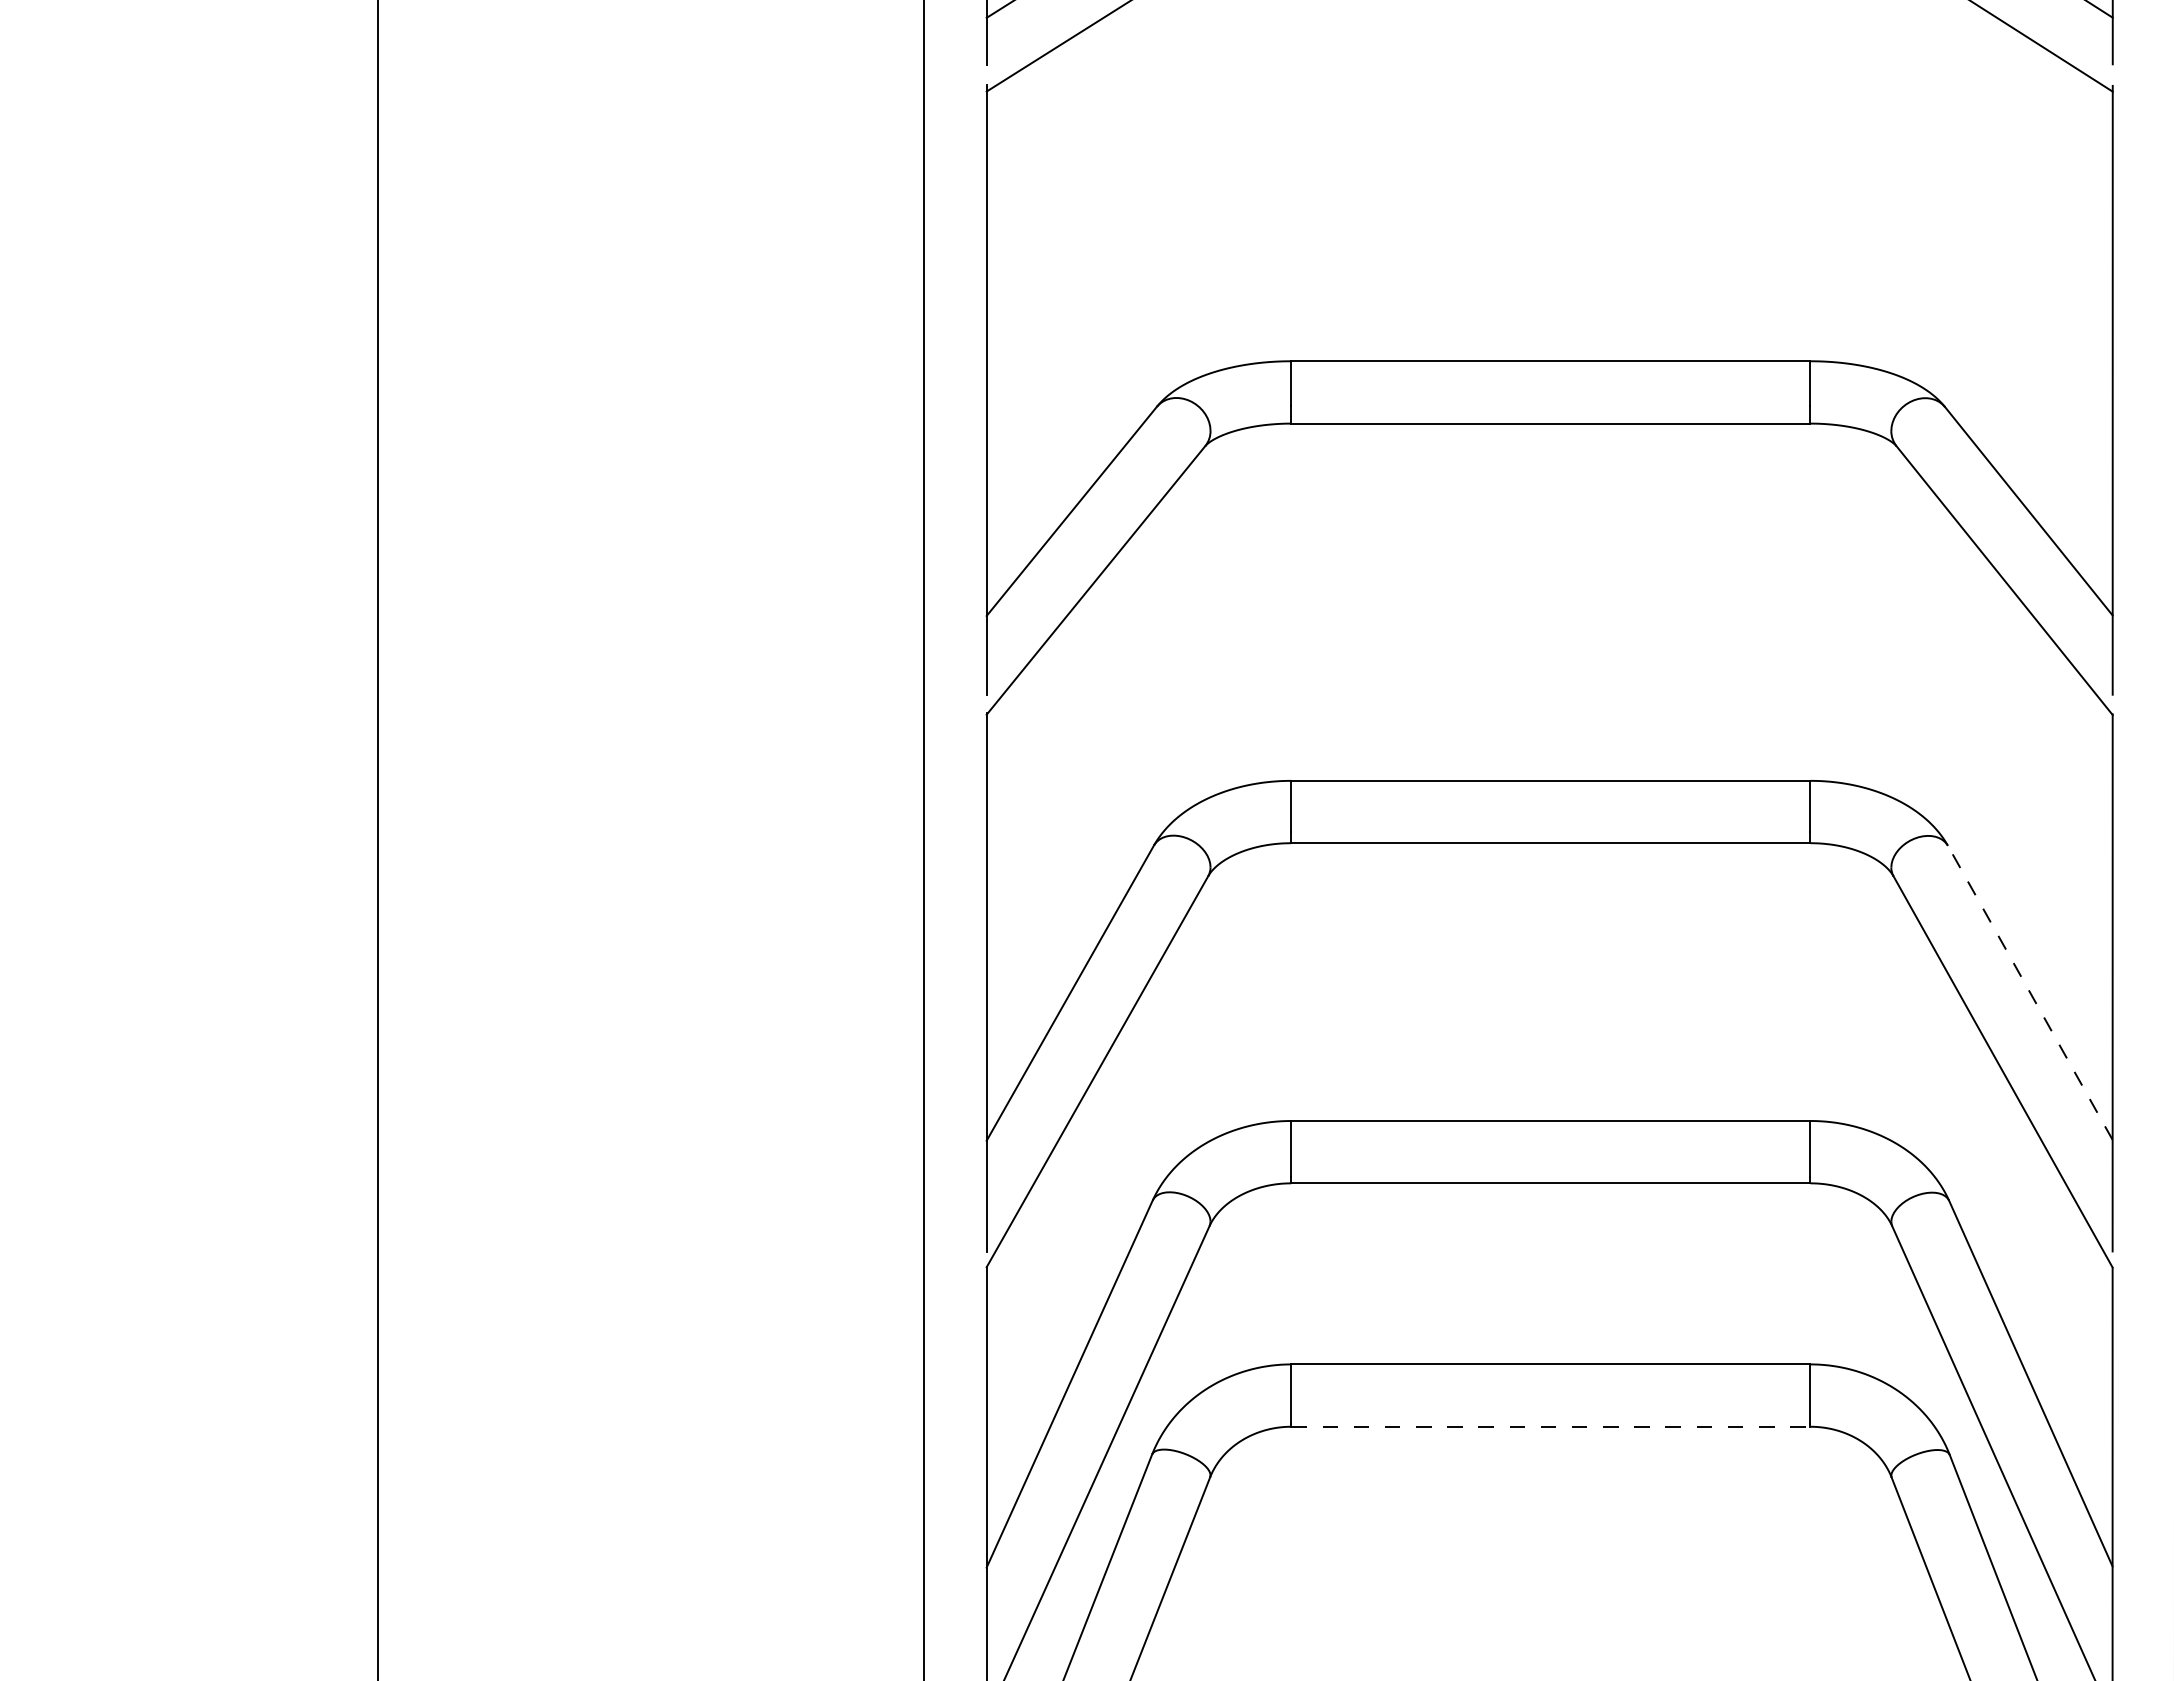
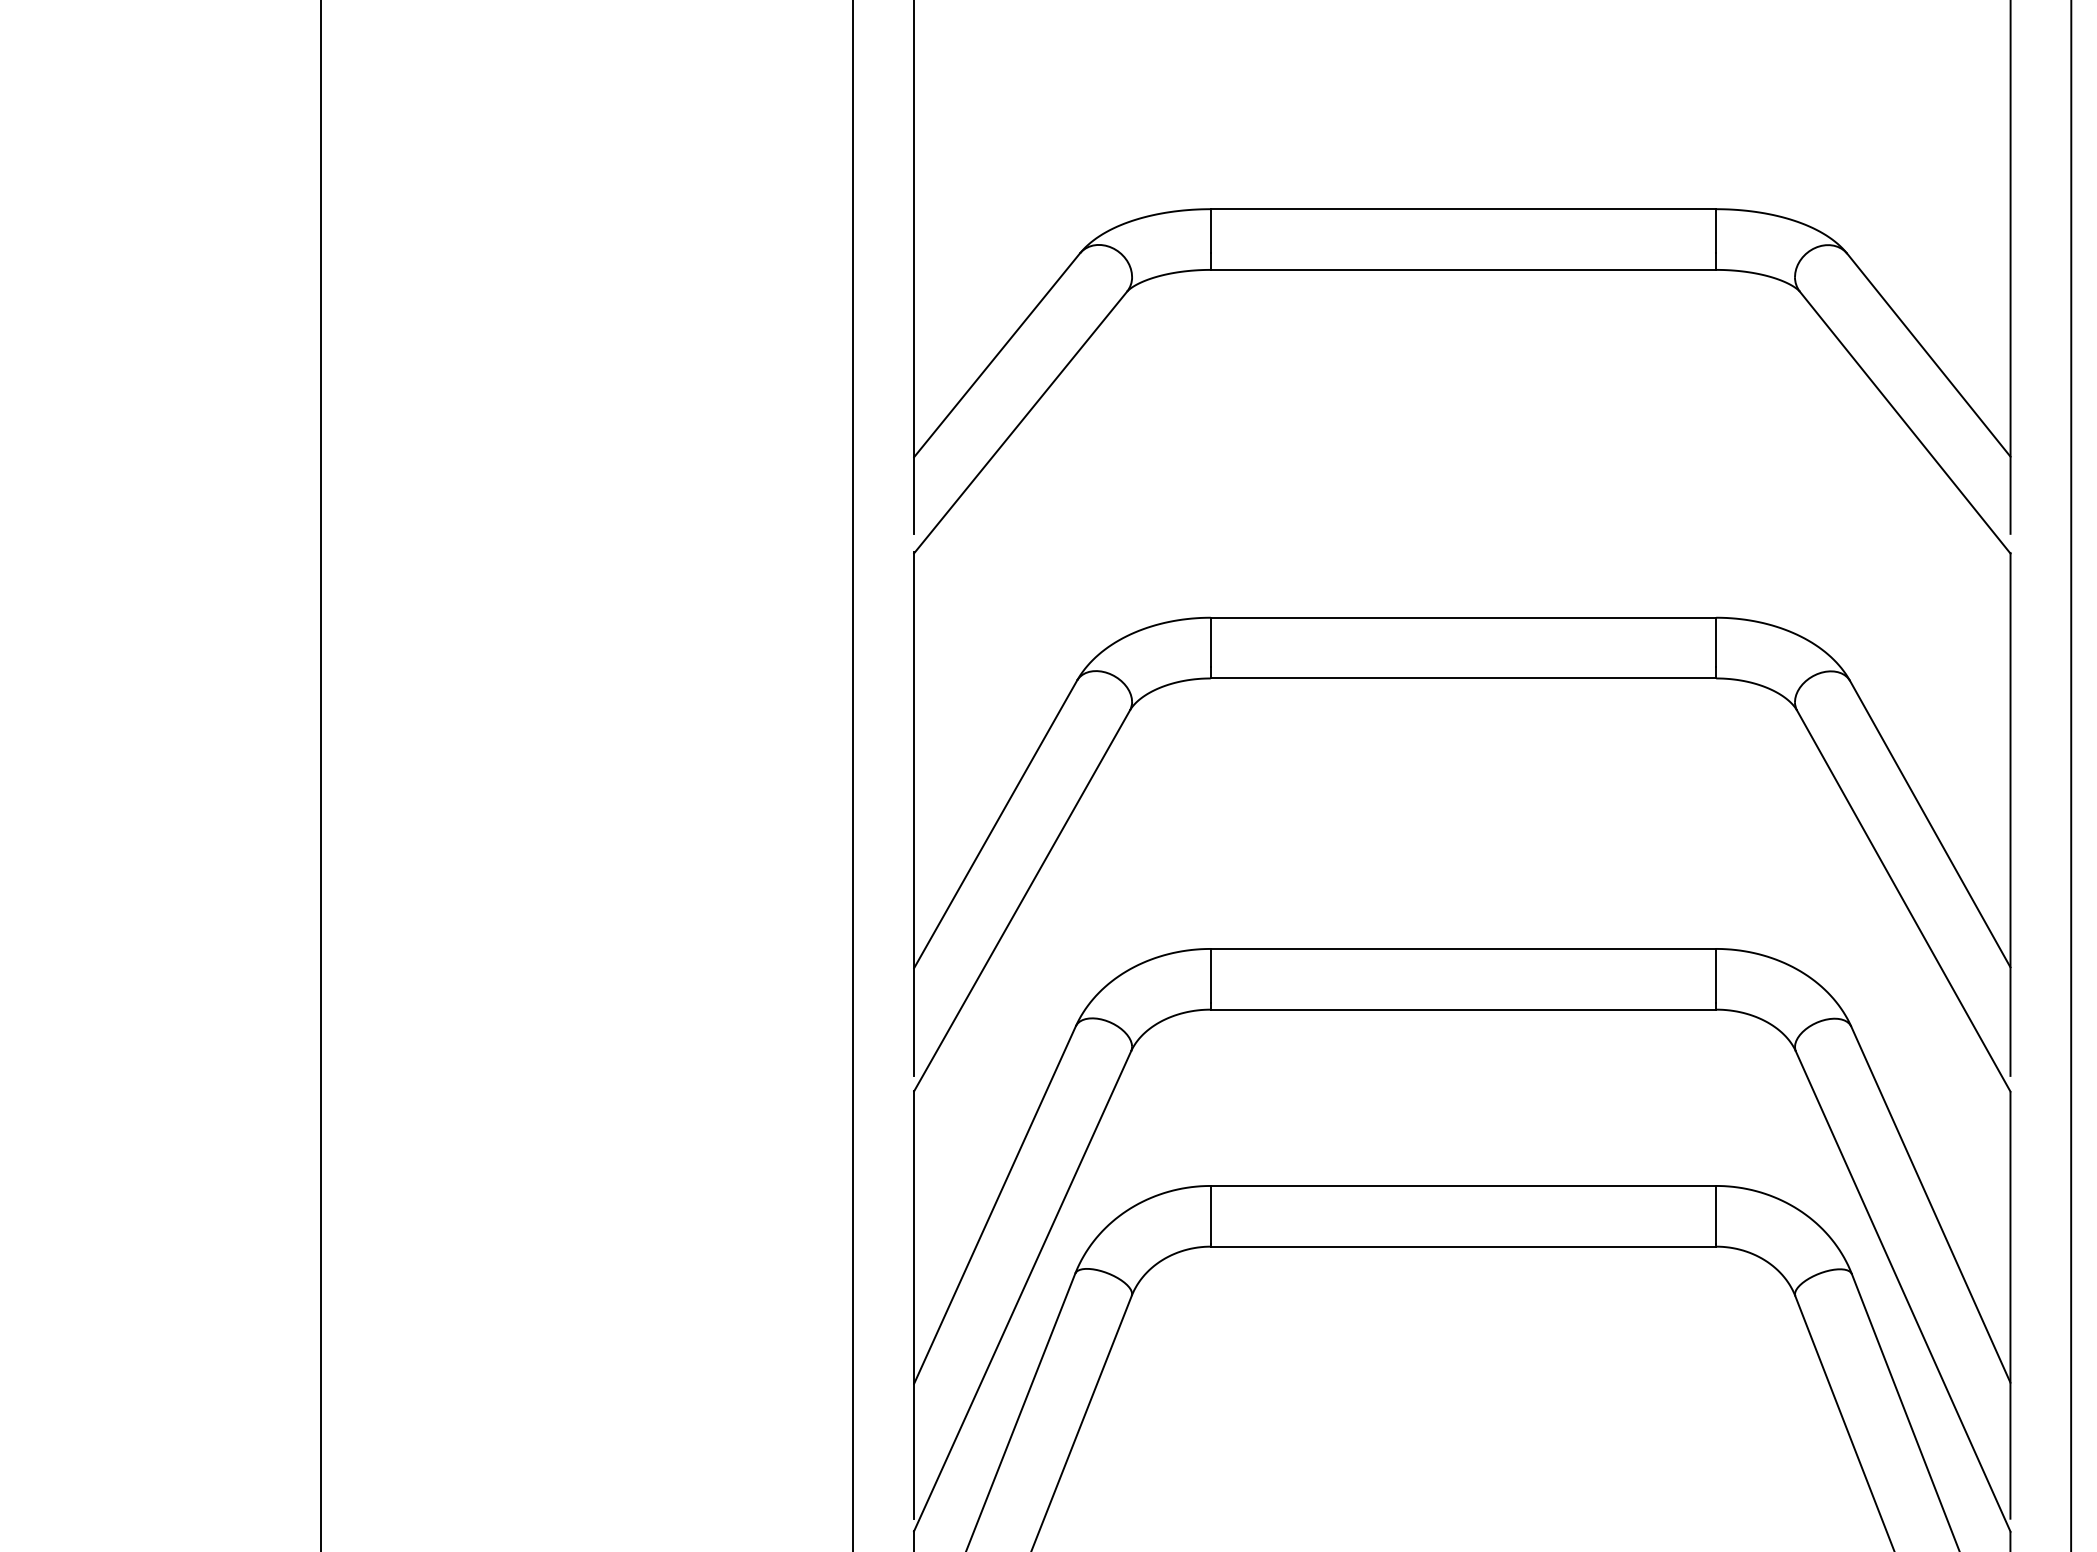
line: (2030, 992) -> (1930, 823), dashed -> solid
line: (1550, 1426) -> (1463, 1246), dashed -> solid

